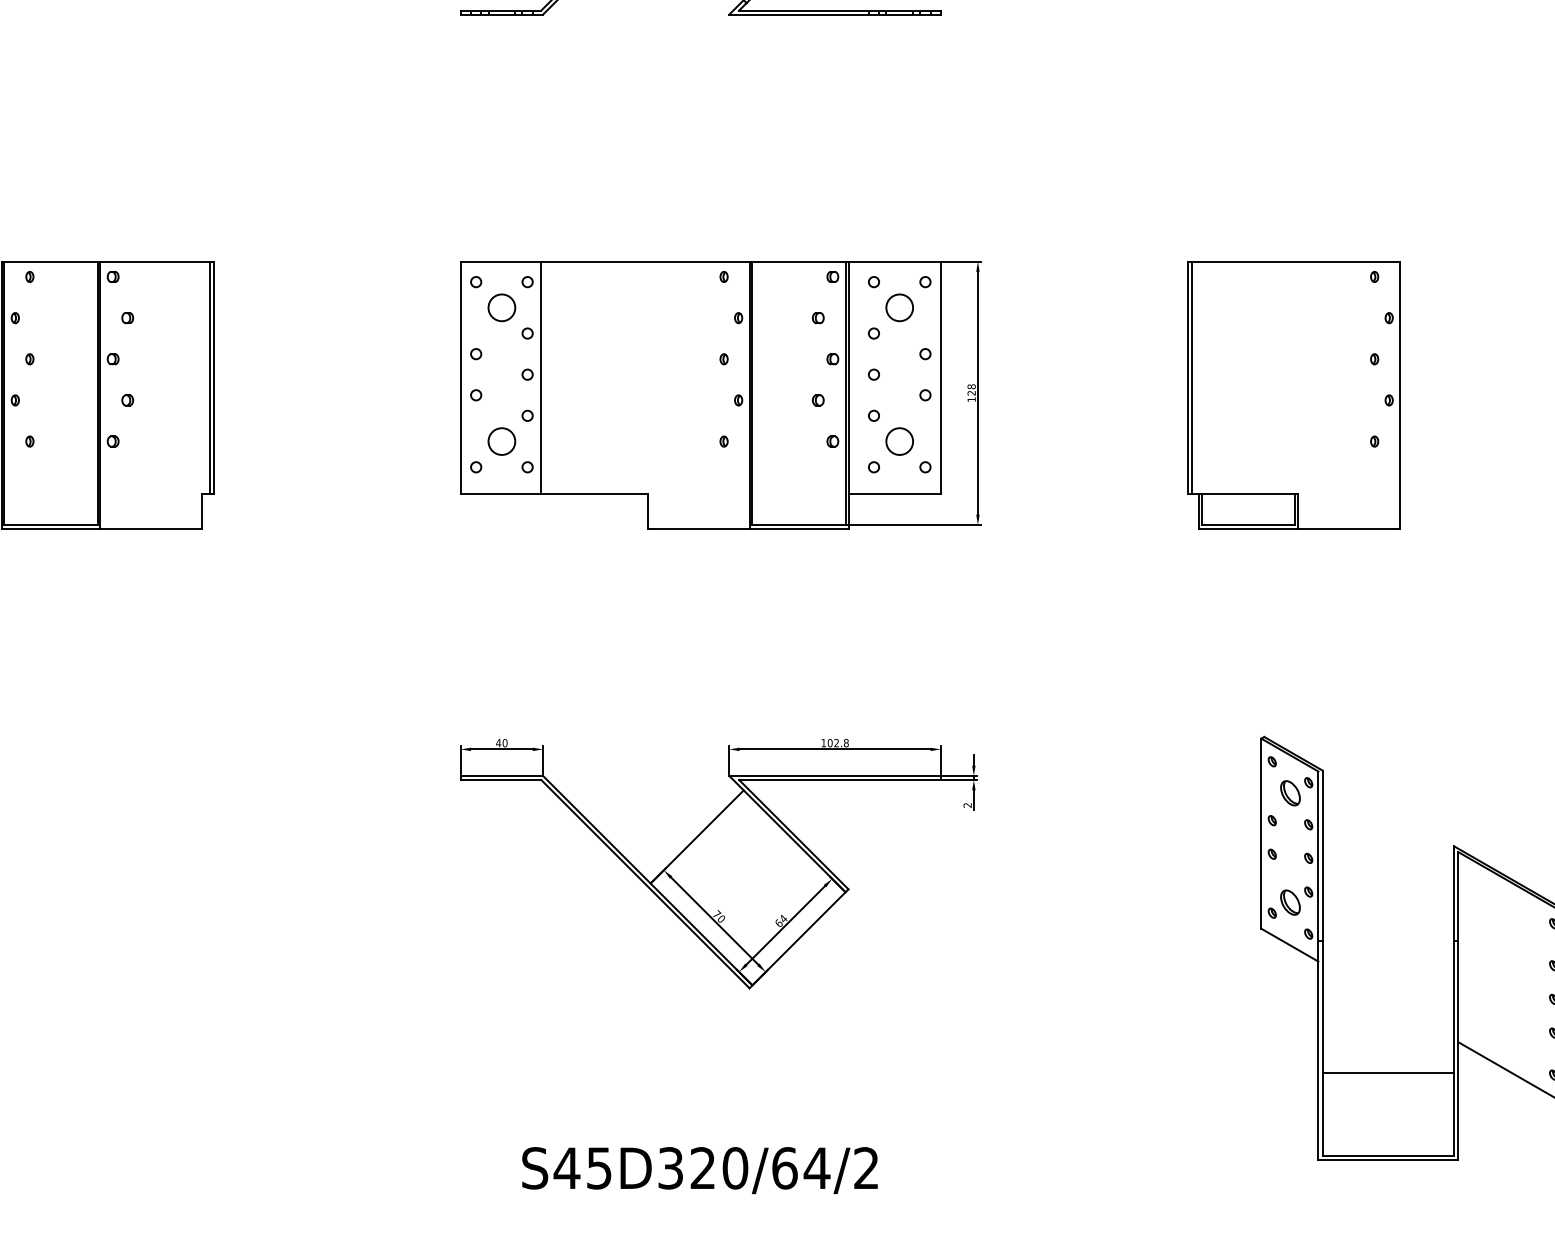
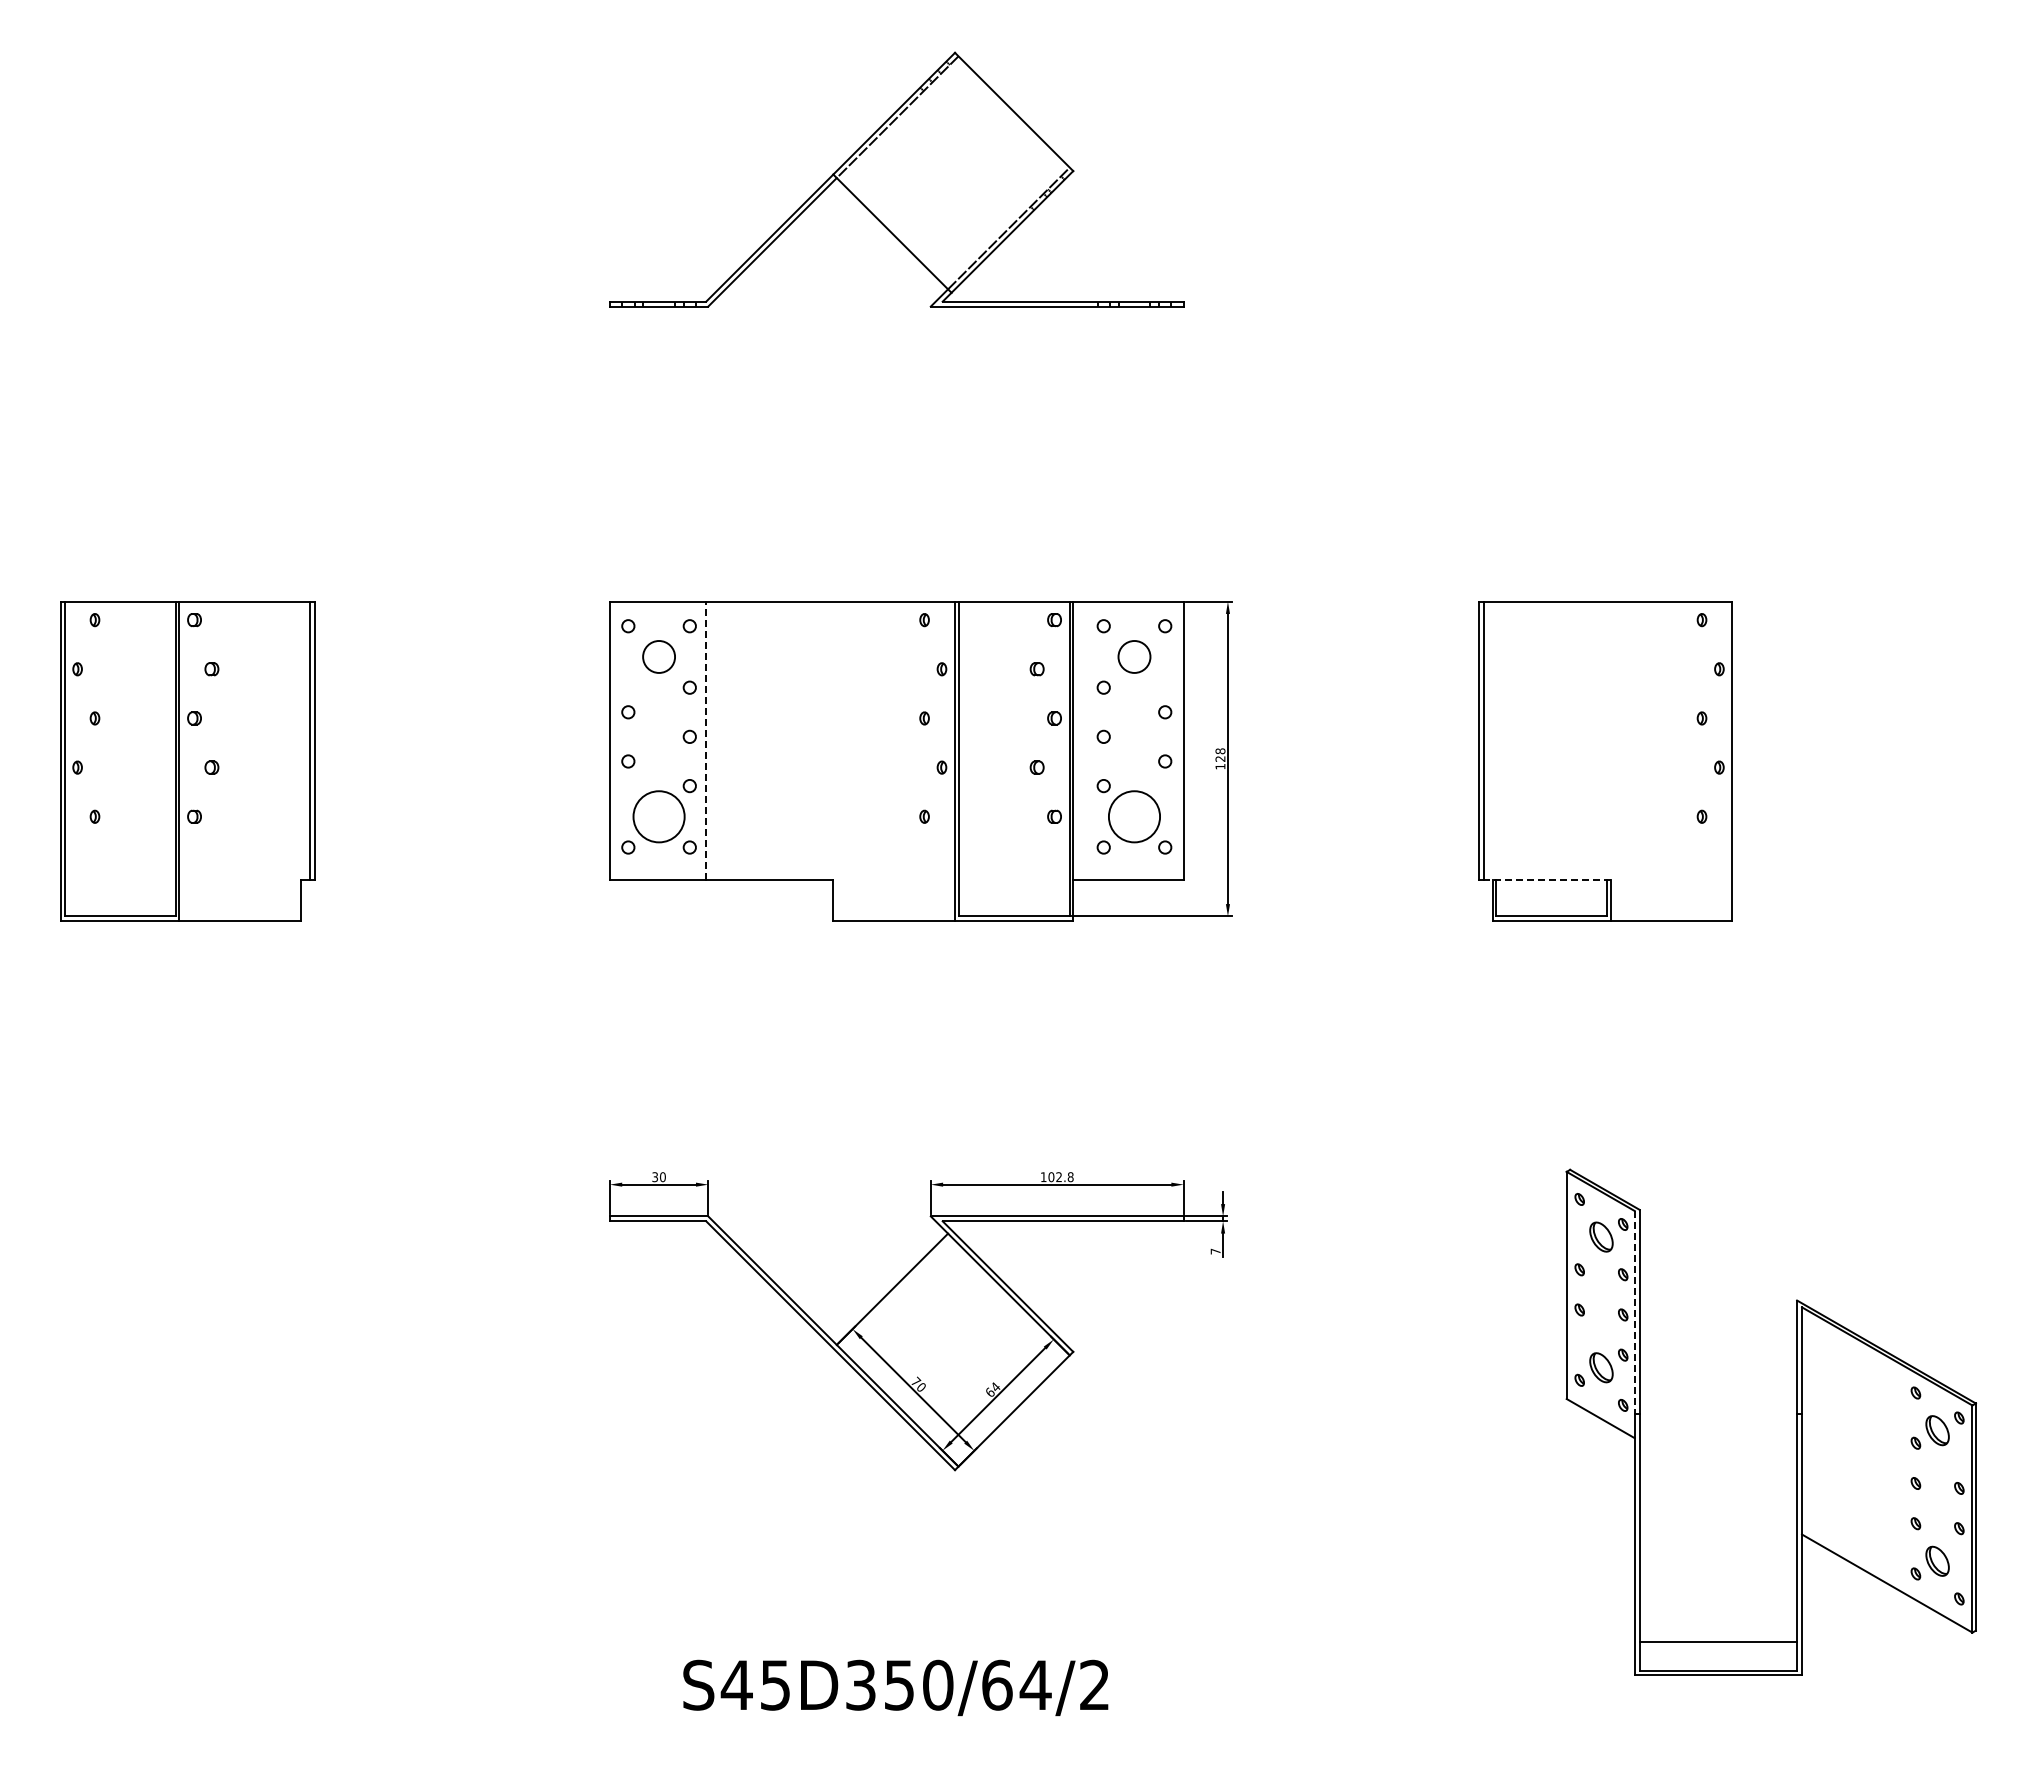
line: (541, 377) -> (706, 740), solid -> dashed
circle: (502, 441) -> (659, 816), size x1.6
circle: (899, 441) -> (1134, 816), size x1.6
line: (1245, 494) -> (1547, 879), solid -> dashed
text: (498, 743) -> (655, 1177), 40 -> 30
text: (967, 805) -> (1215, 1251), 2 -> 7
line: (1318, 856) -> (1634, 1312), solid -> dashed
line: (1388, 1073) -> (1718, 1641), moved
text: (702, 1167) -> (898, 1684), S45D320/64/2 -> S45D350/64/2

